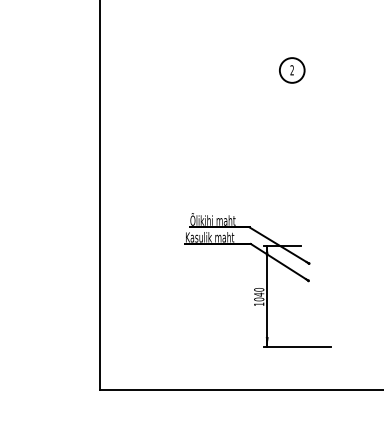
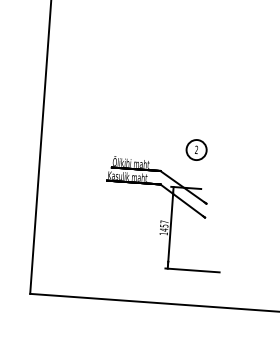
part: (292, 70) -> (196, 150), moved
text: (259, 294) -> (164, 225), 1040 -> 1457

